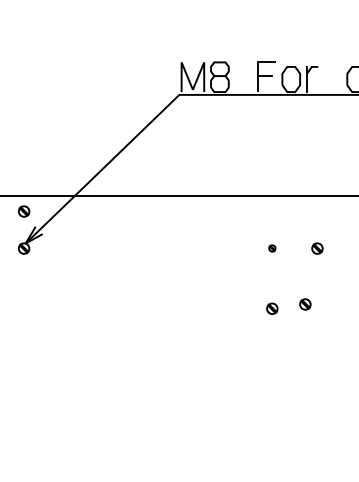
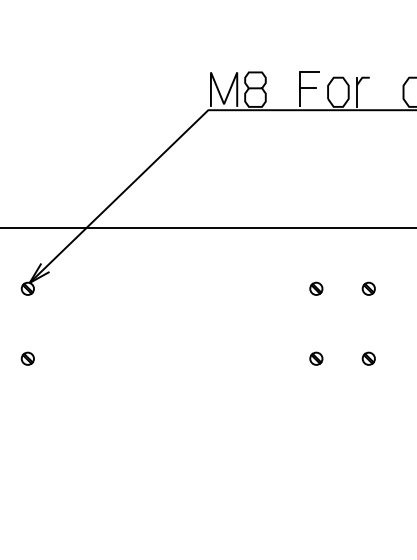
part: (23, 211) -> (27, 358), moved
part: (272, 248) -> (316, 288), size x1.67
part: (305, 304) -> (368, 358), moved

